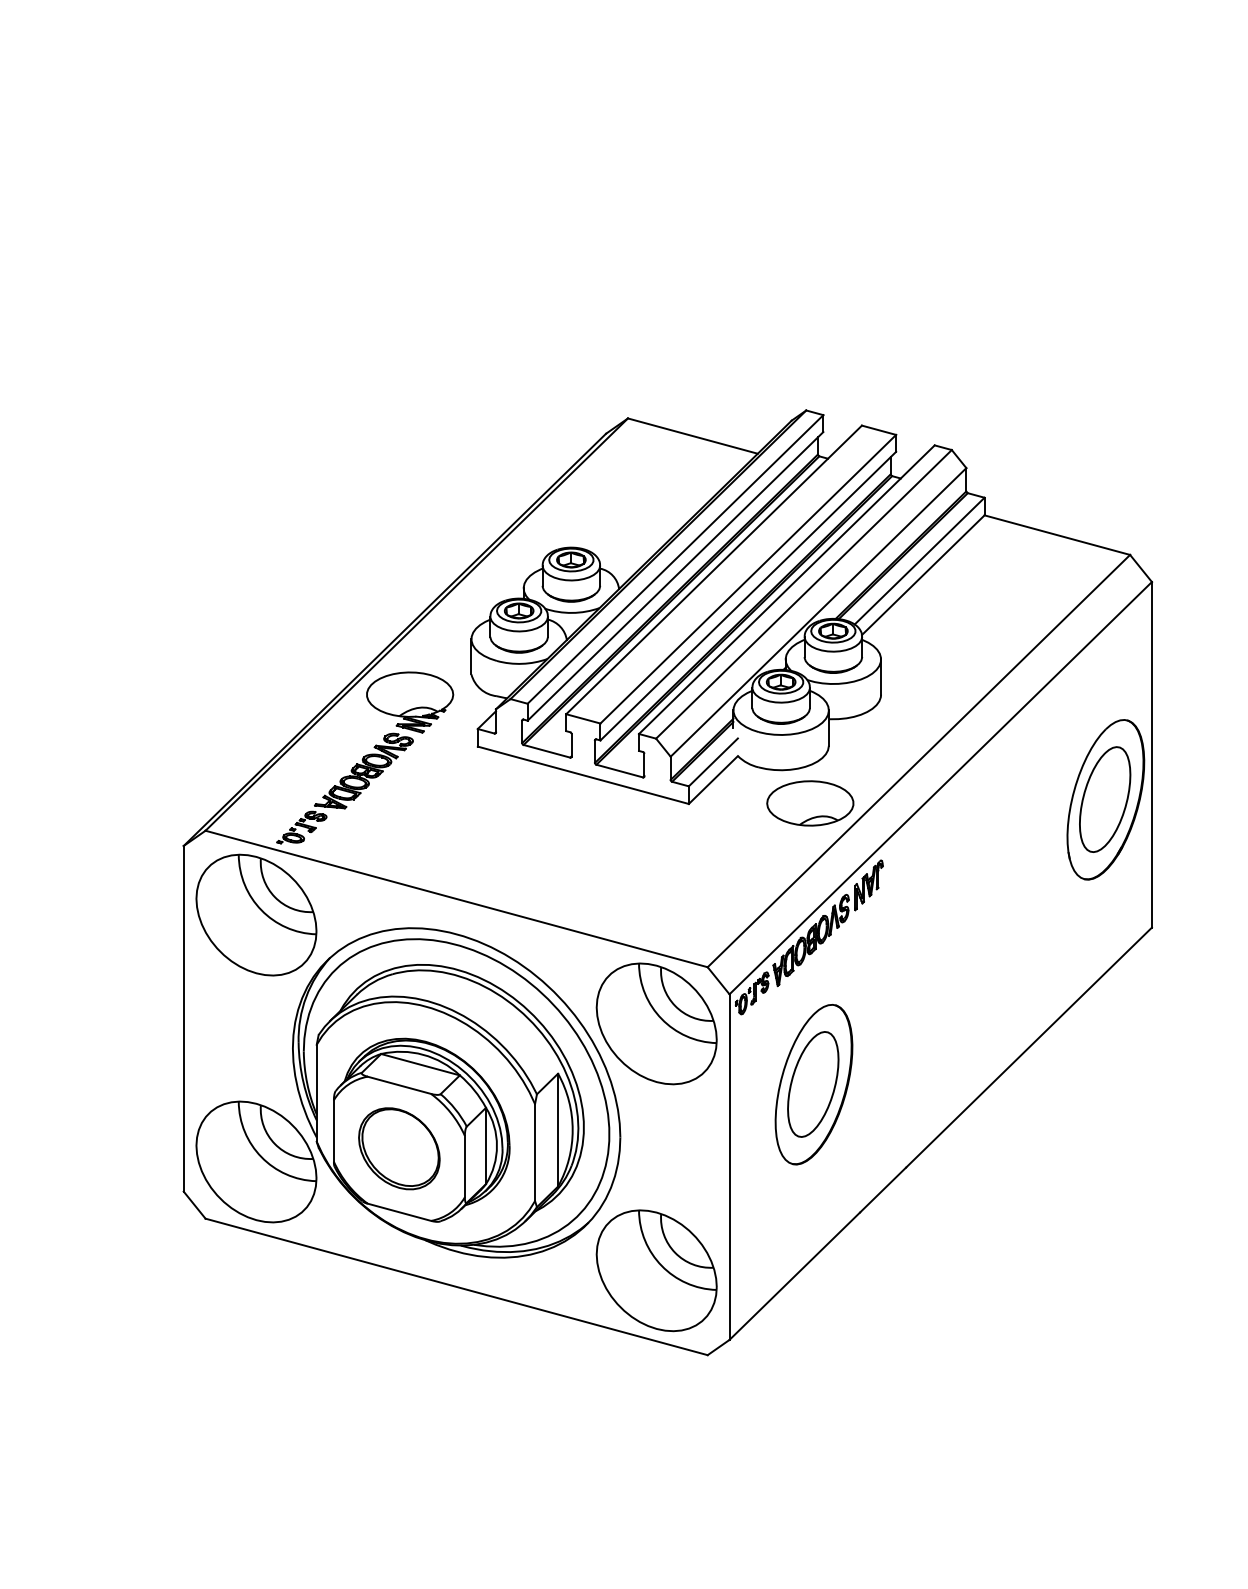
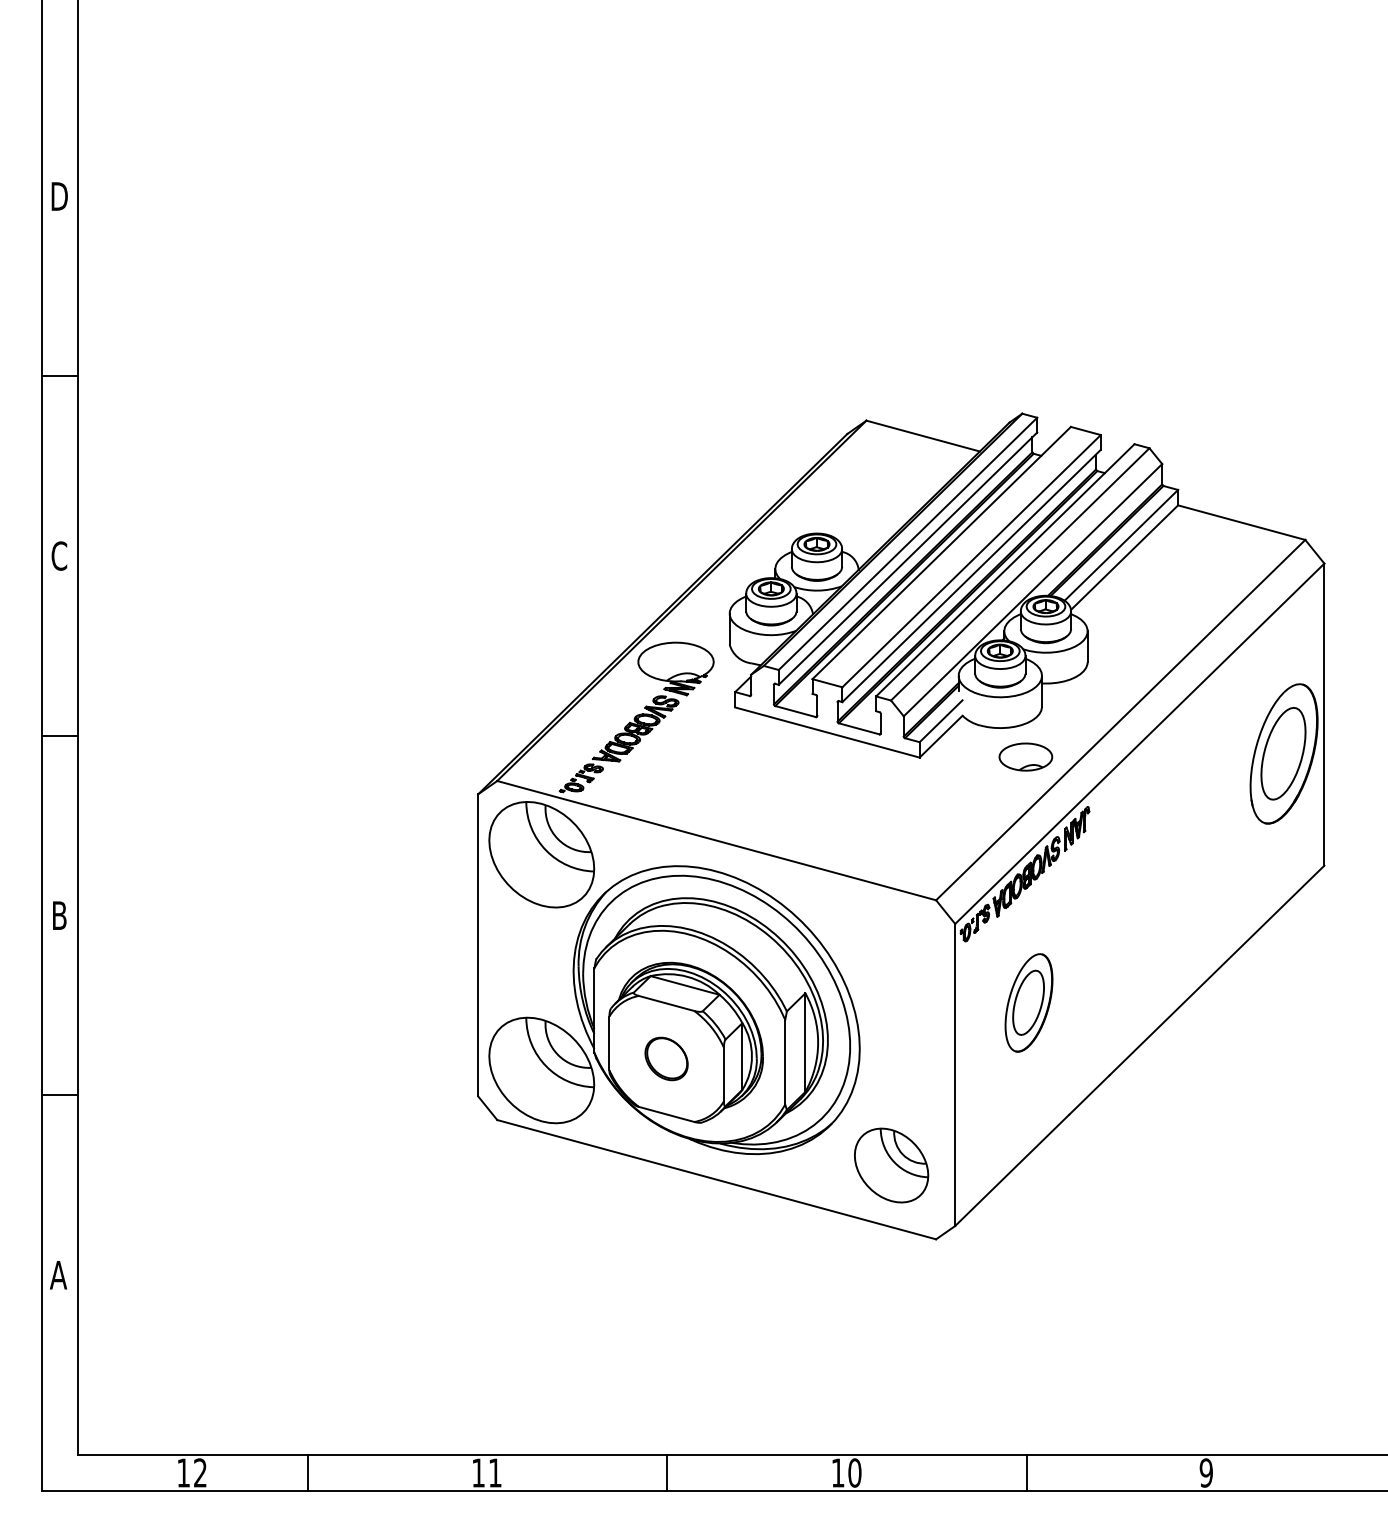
part: (809, 802) -> (1025, 756), size x0.7
part: (656, 1023) -> (891, 949), removed
part: (813, 1084) -> (1028, 1002), size x0.7
part: (399, 1148) -> (666, 1058), size x0.6
part: (656, 1270) -> (891, 1165), size x0.7

